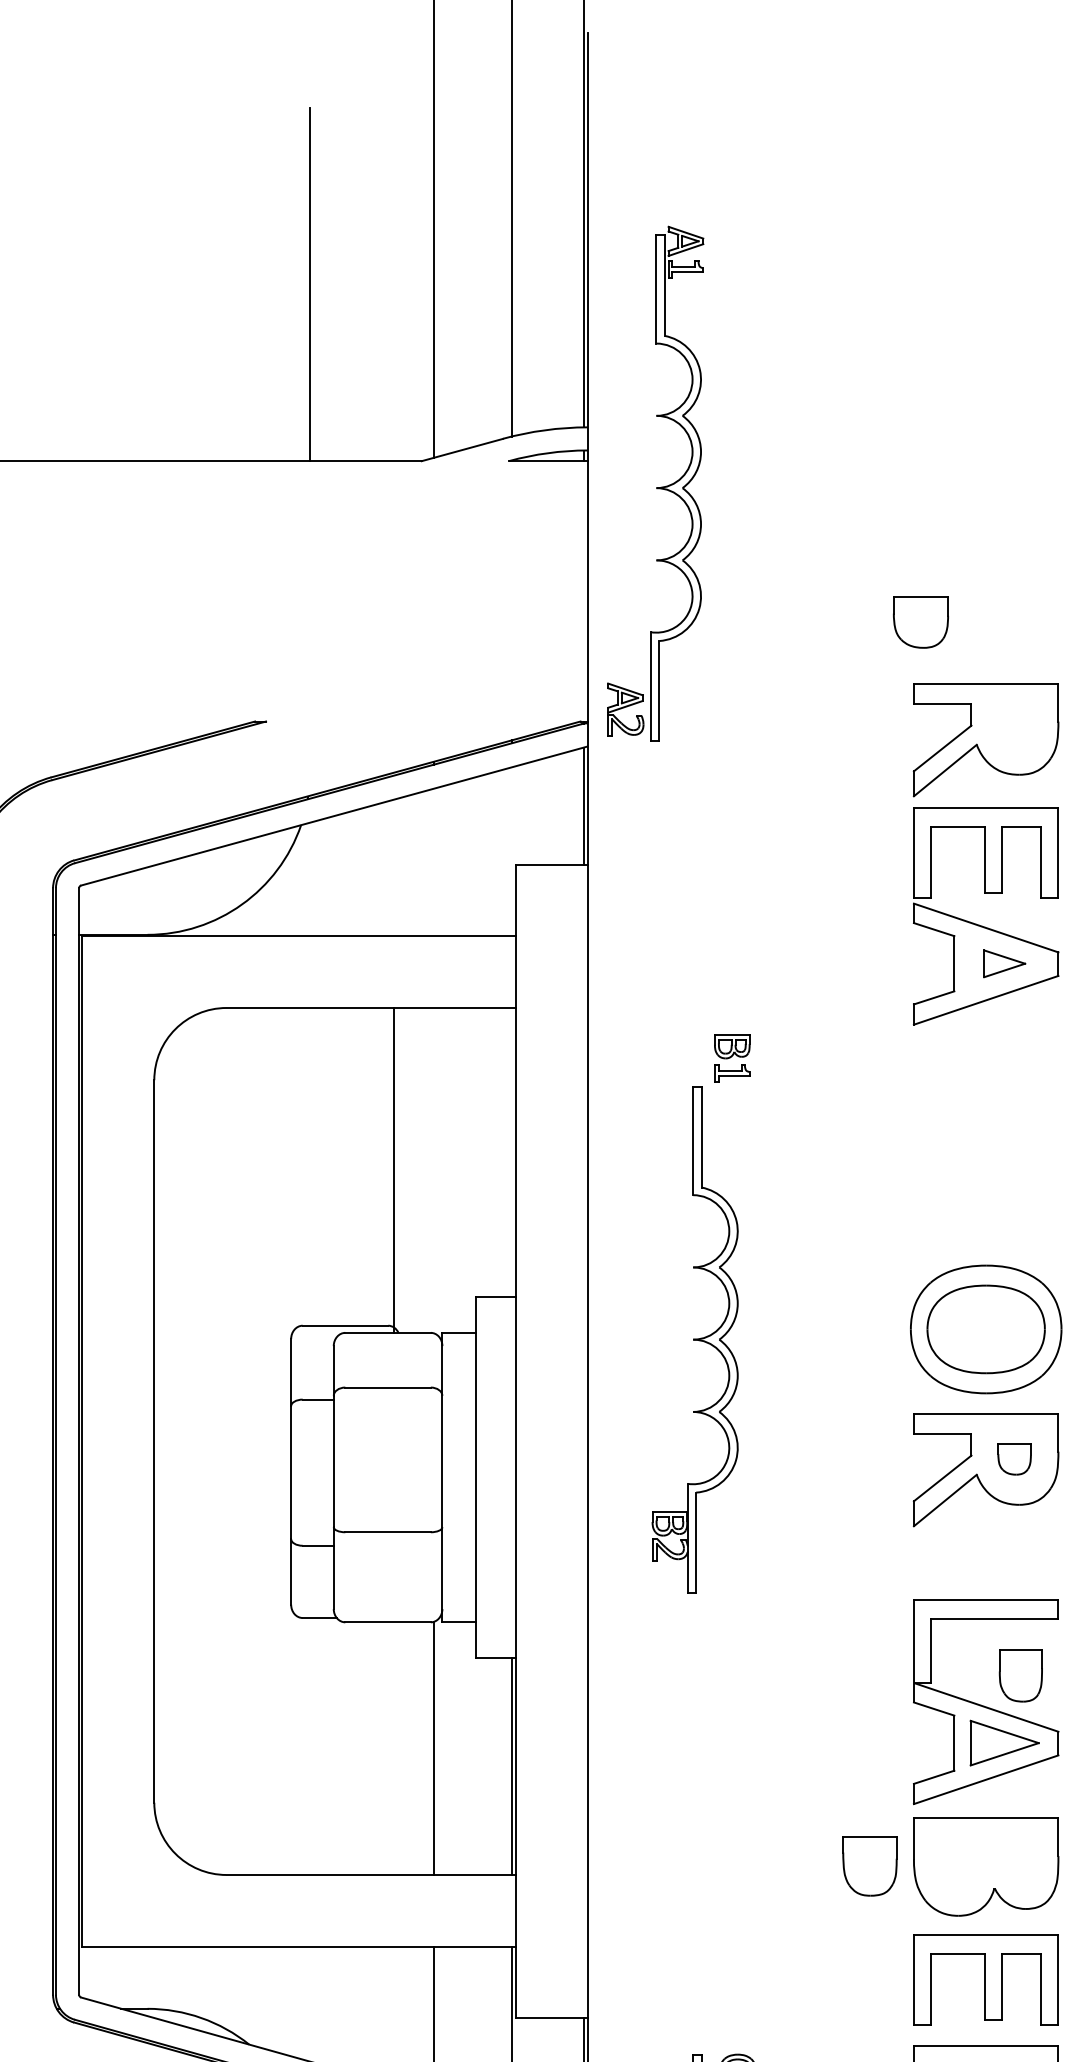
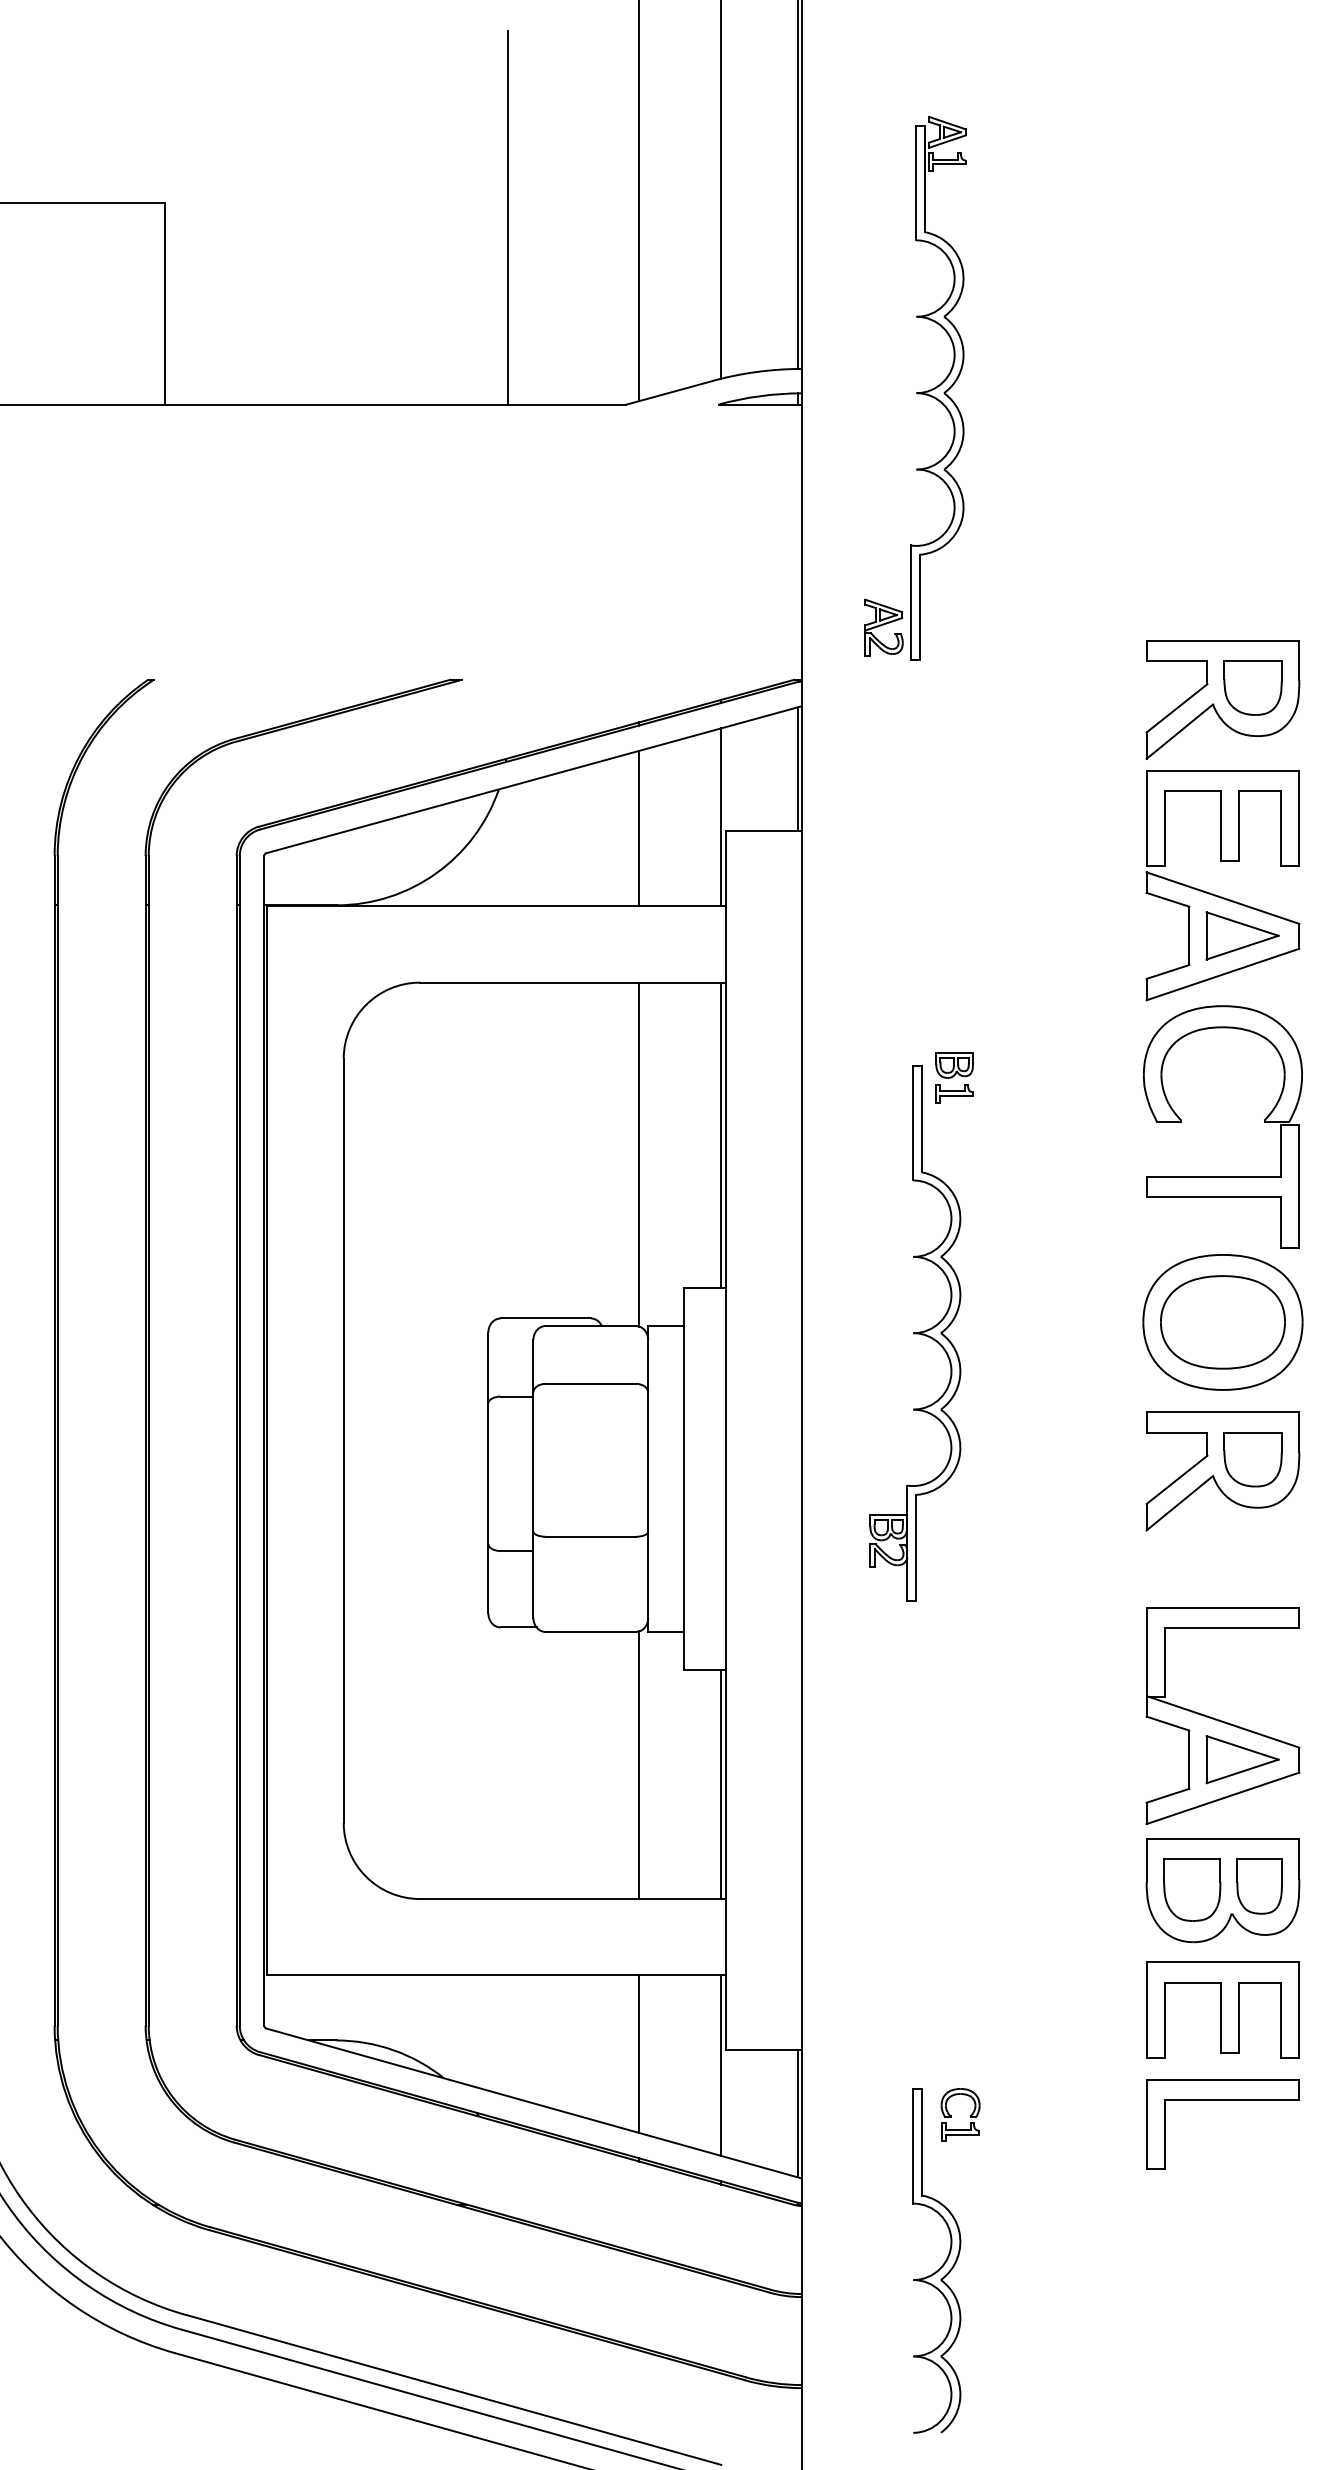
part: (655, 483) -> (915, 388), moved
part: (920, 621) -> (1252, 687), moved
line: (511, 851) -> (721, 817), added
line: (434, 862) -> (639, 828), added
part: (1004, 963) -> (1242, 935), size x1.67
part: (732, 1058) -> (954, 1077), moved
part: (946, 1140) -> (1181, 1122), added
line: (511, 1152) -> (721, 1135), added
line: (394, 1170) -> (639, 1154), moved
part: (1014, 1459) -> (1252, 1459), size x1.67
part: (1020, 1675) -> (1259, 1886), moved
part: (870, 1865) -> (1192, 1889), moved

